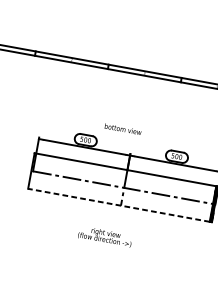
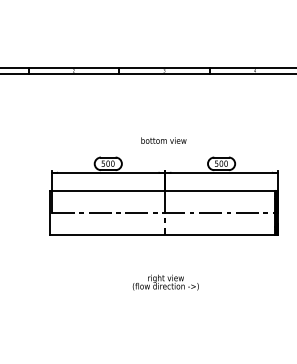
text: (122, 129) -> (163, 140), moved
line: (119, 204) -> (162, 234), dashed -> solid
text: (105, 236) -> (165, 282), moved

